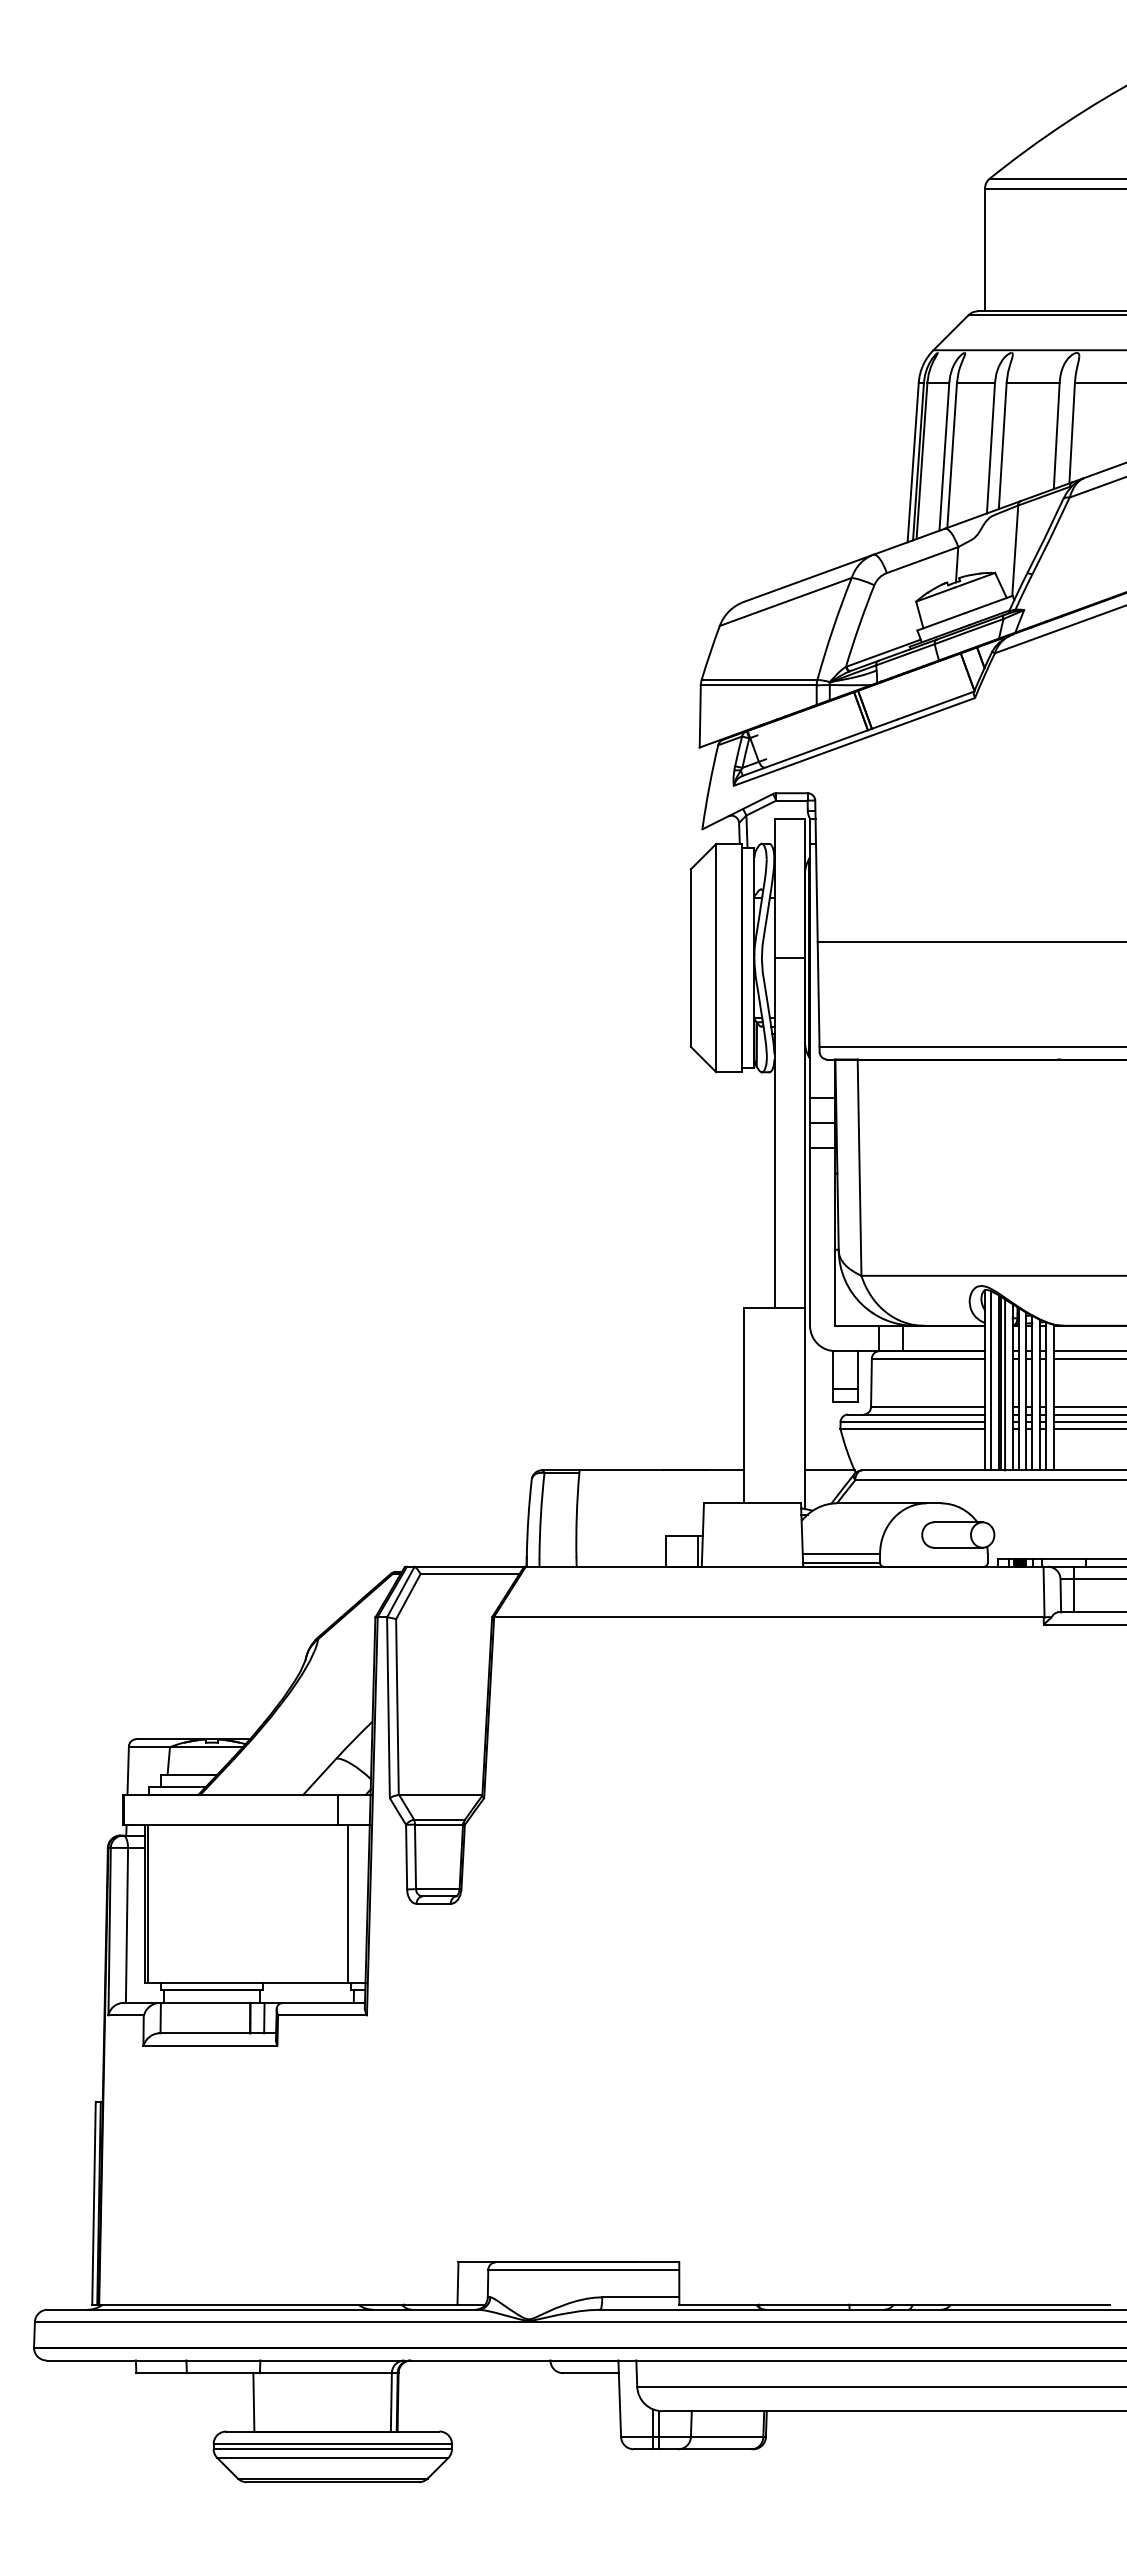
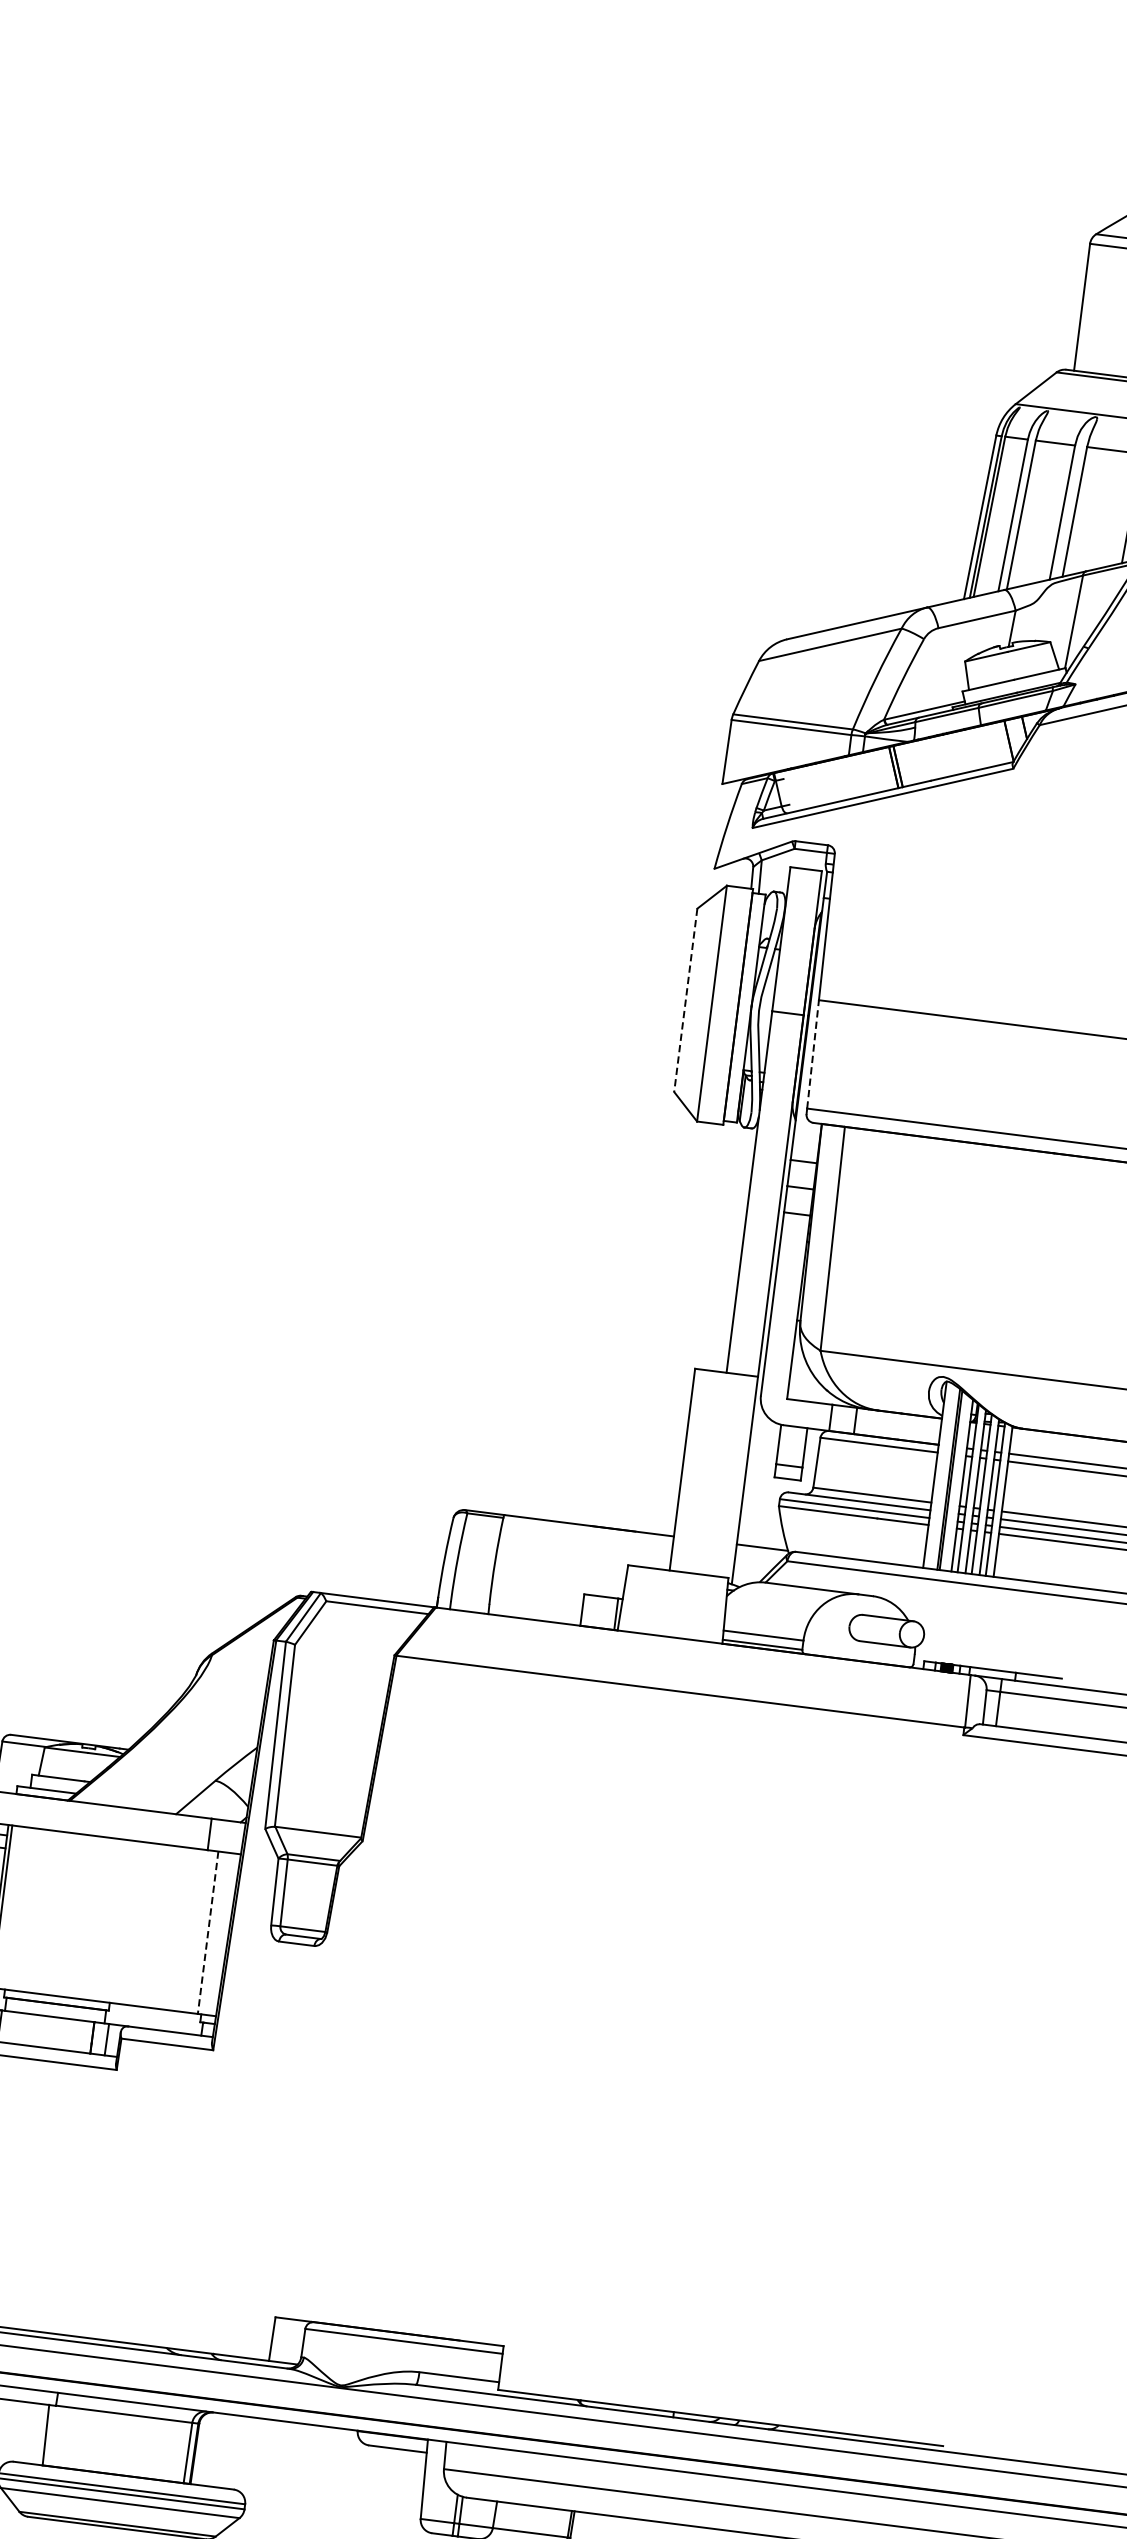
line: (690, 958) -> (685, 1000), solid -> dashed
line: (818, 993) -> (813, 1053), solid -> dashed
line: (991, 1380) -> (941, 1475), removed
line: (1005, 1384) -> (955, 1481), removed
line: (347, 1904) -> (207, 1933), solid -> dashed

